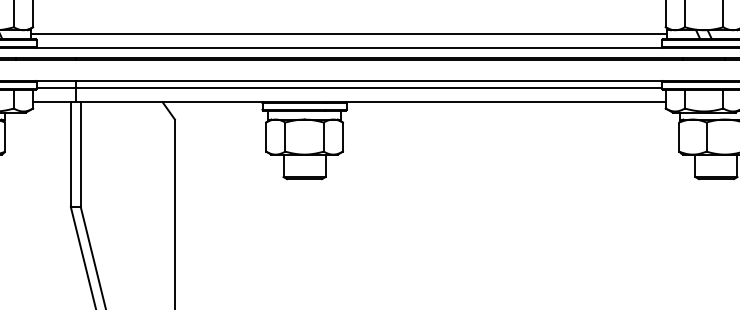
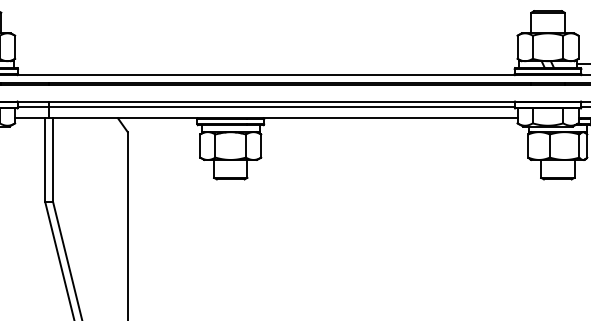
line: (348, 33) -> (265, 63), removed

